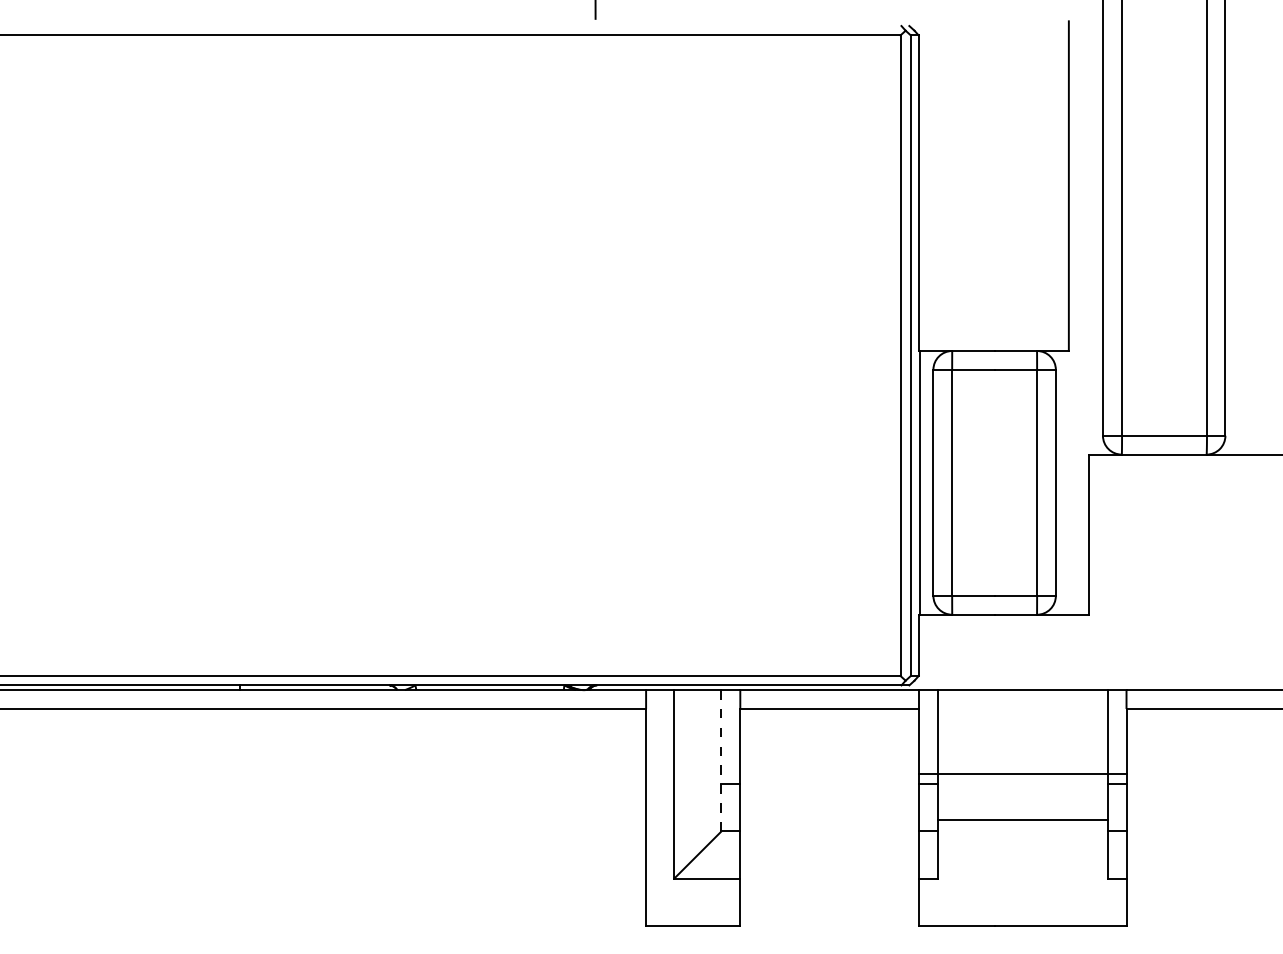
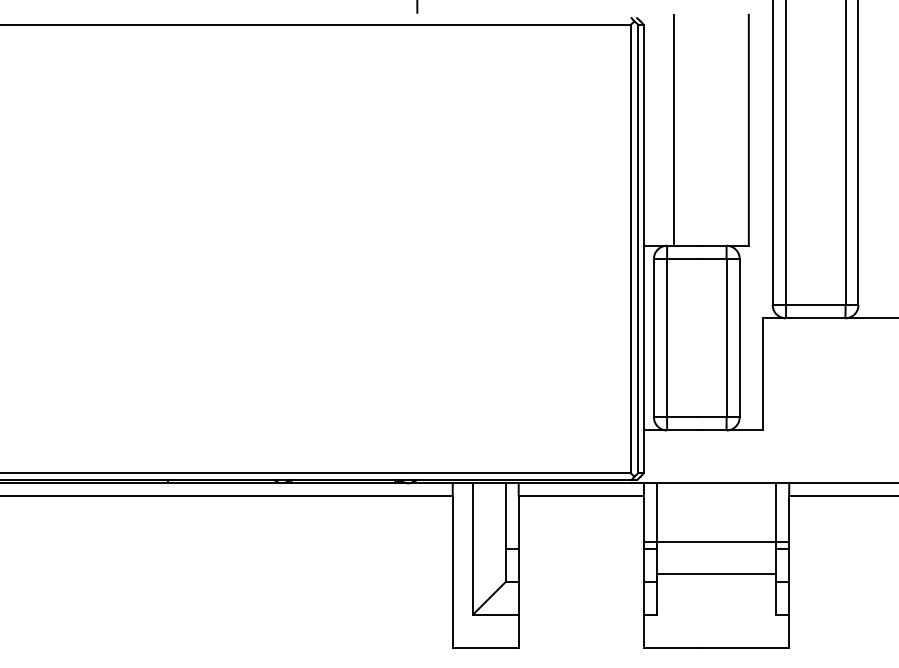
line: (962, 186) -> (674, 130), added
line: (721, 760) -> (505, 532), dashed -> solid

